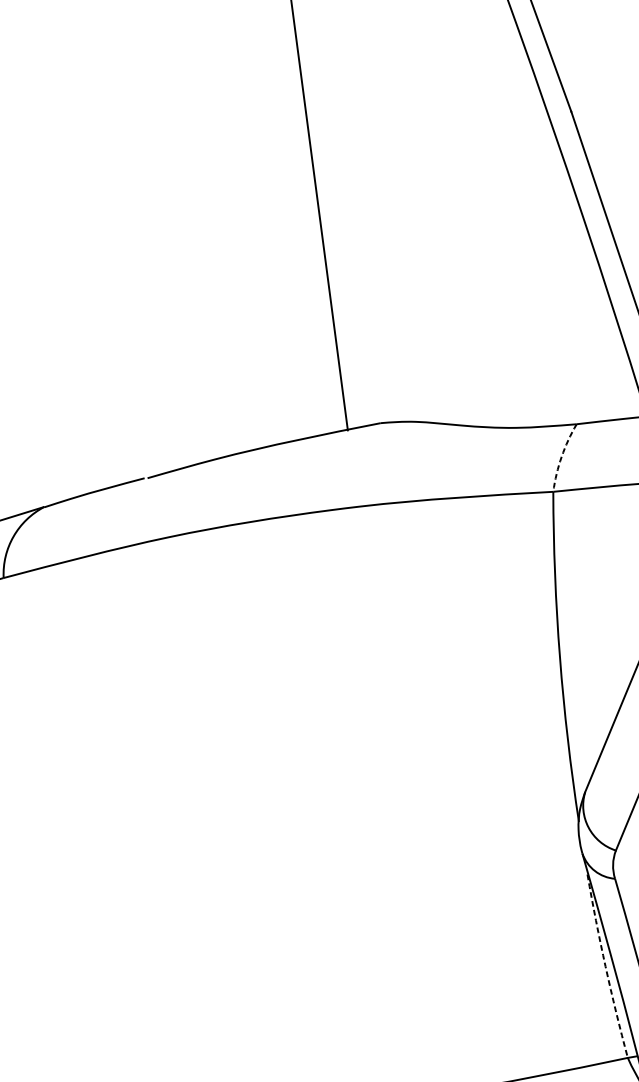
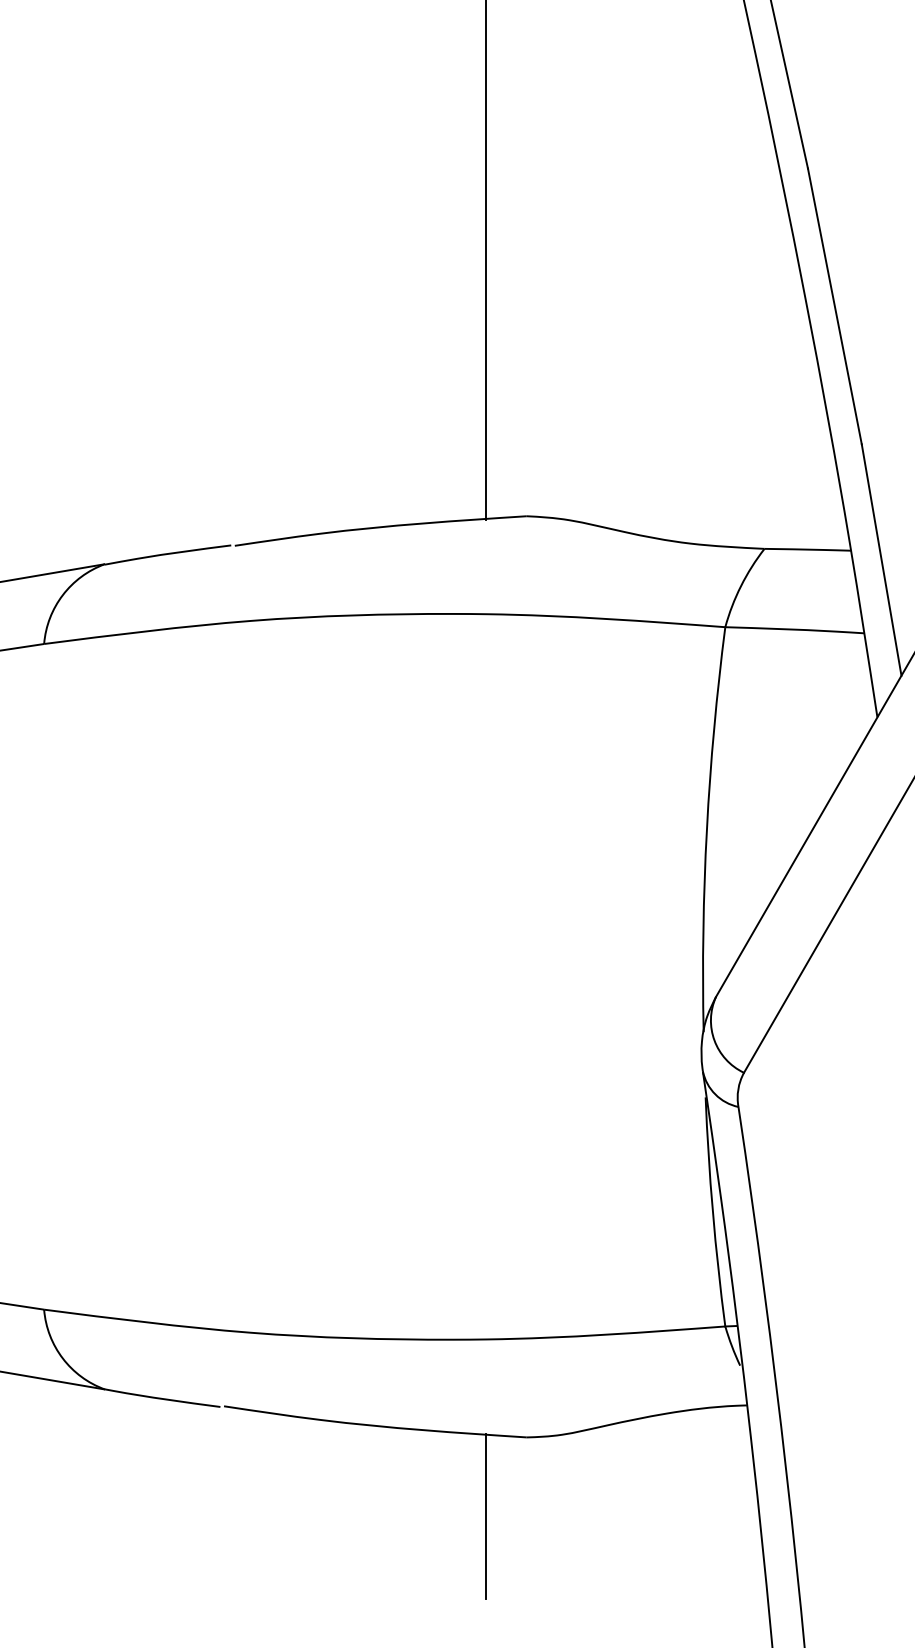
arc: (562, 457) -> (741, 586), dashed -> solid
arc: (605, 967) -> (712, 1212), dashed -> solid

